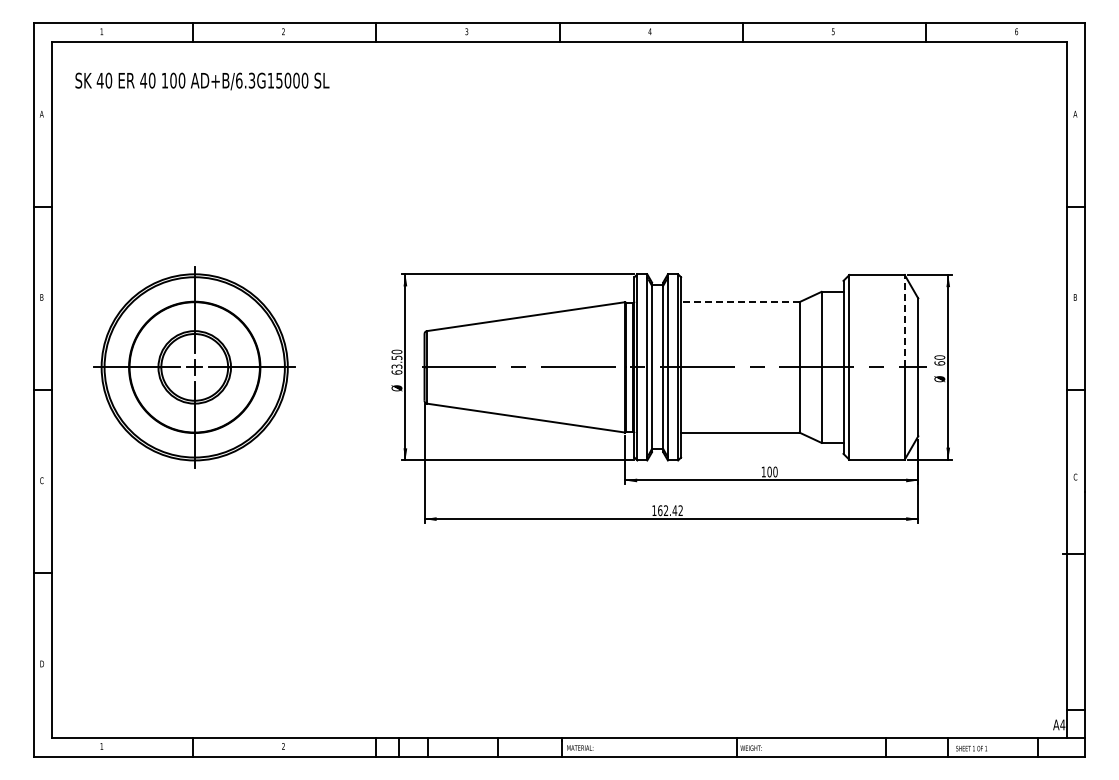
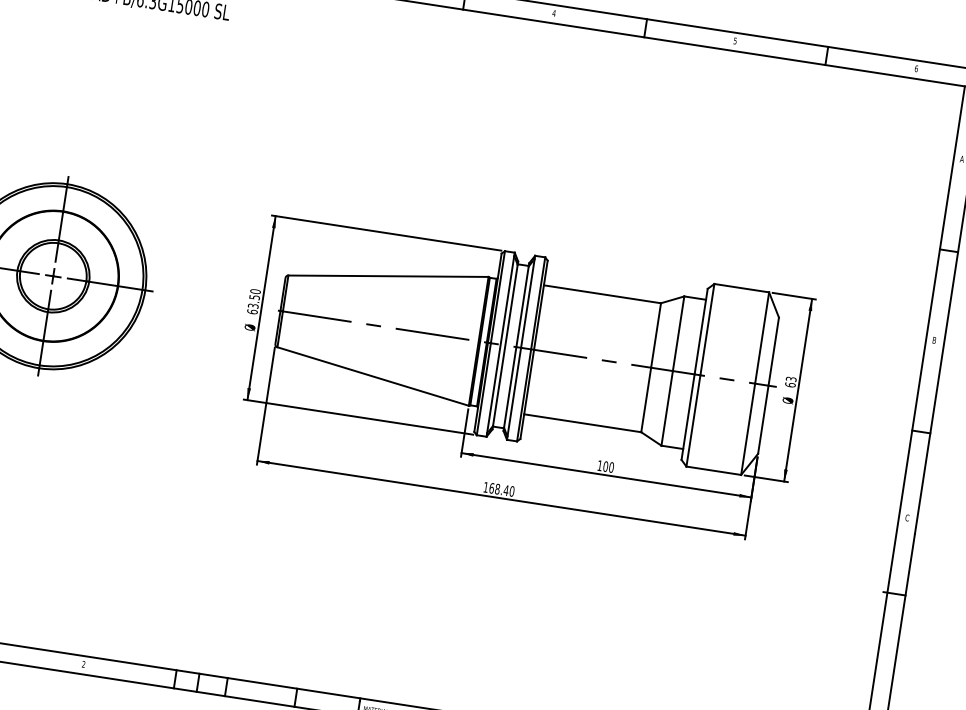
line: (739, 302) -> (601, 294), dashed -> solid
line: (904, 320) -> (762, 337), dashed -> solid
text: (939, 357) -> (791, 379), 60 -> 63
text: (673, 510) -> (504, 490), 162.42 -> 168.40

